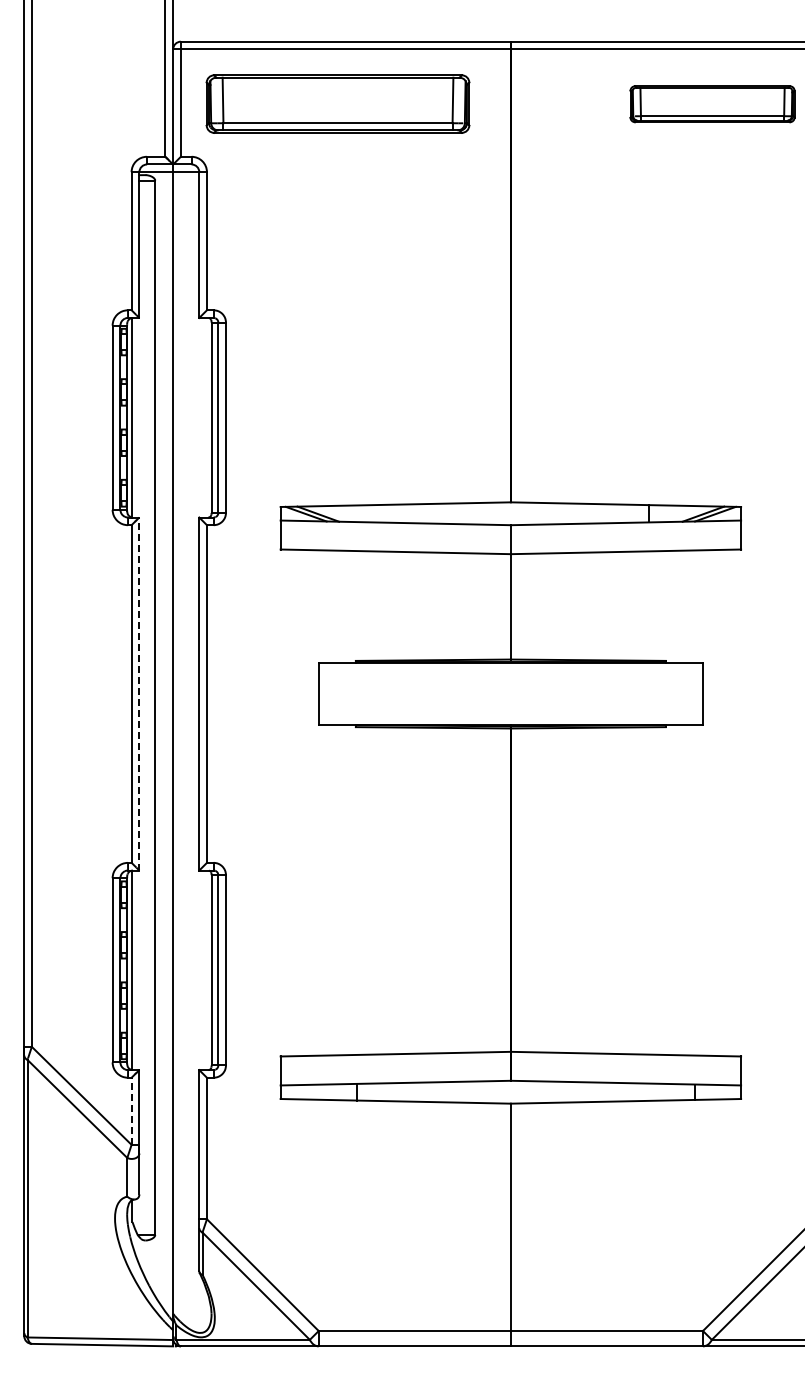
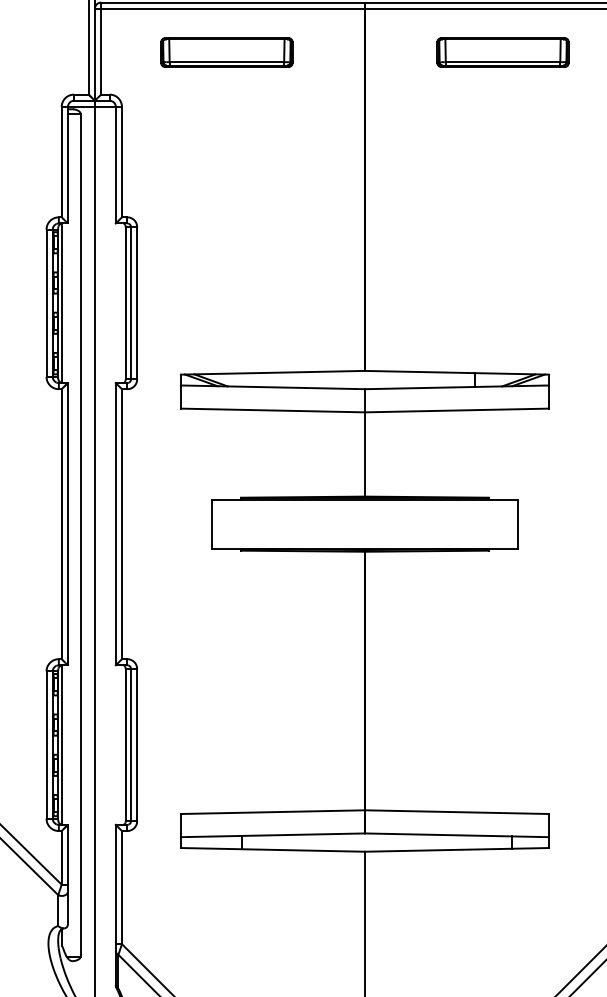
part: (338, 104) -> (227, 52), size x0.62
part: (712, 104) -> (503, 52), moved
line: (139, 694) -> (68, 524), dashed -> solid
line: (131, 1111) -> (61, 858), dashed -> solid

